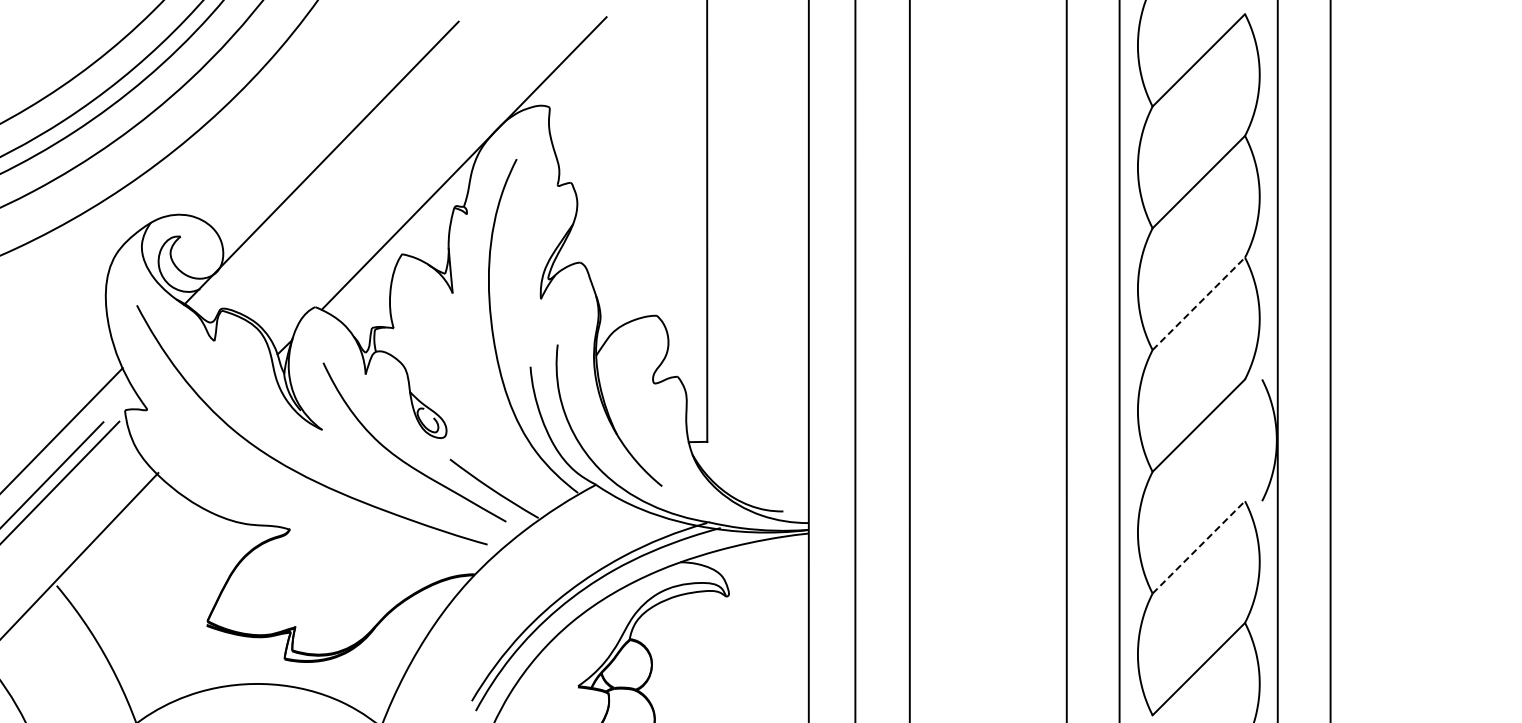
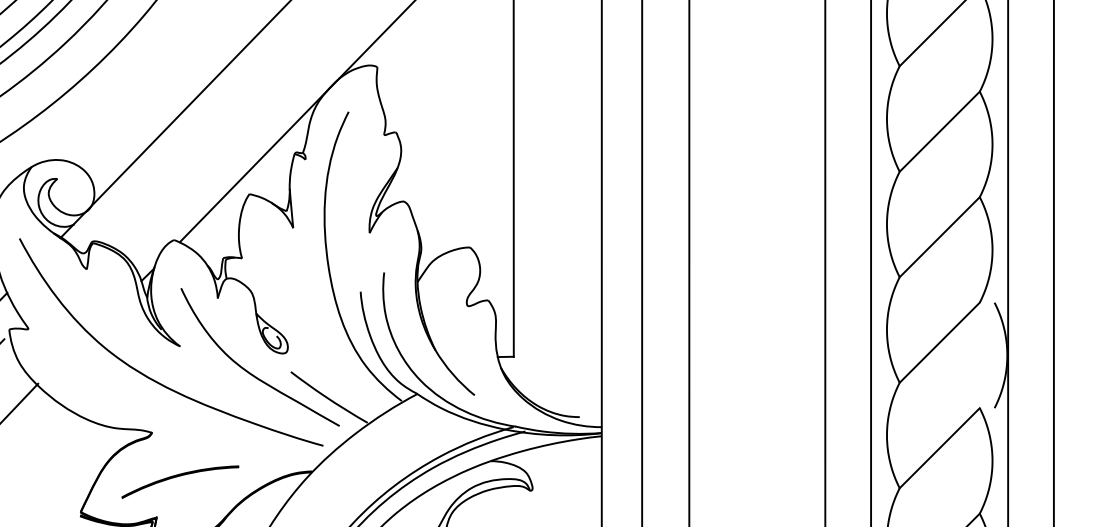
line: (1199, 303) -> (940, 236), dashed -> solid
line: (1199, 547) -> (940, 448), dashed -> solid
part: (320, 580) -> (178, 476), added

